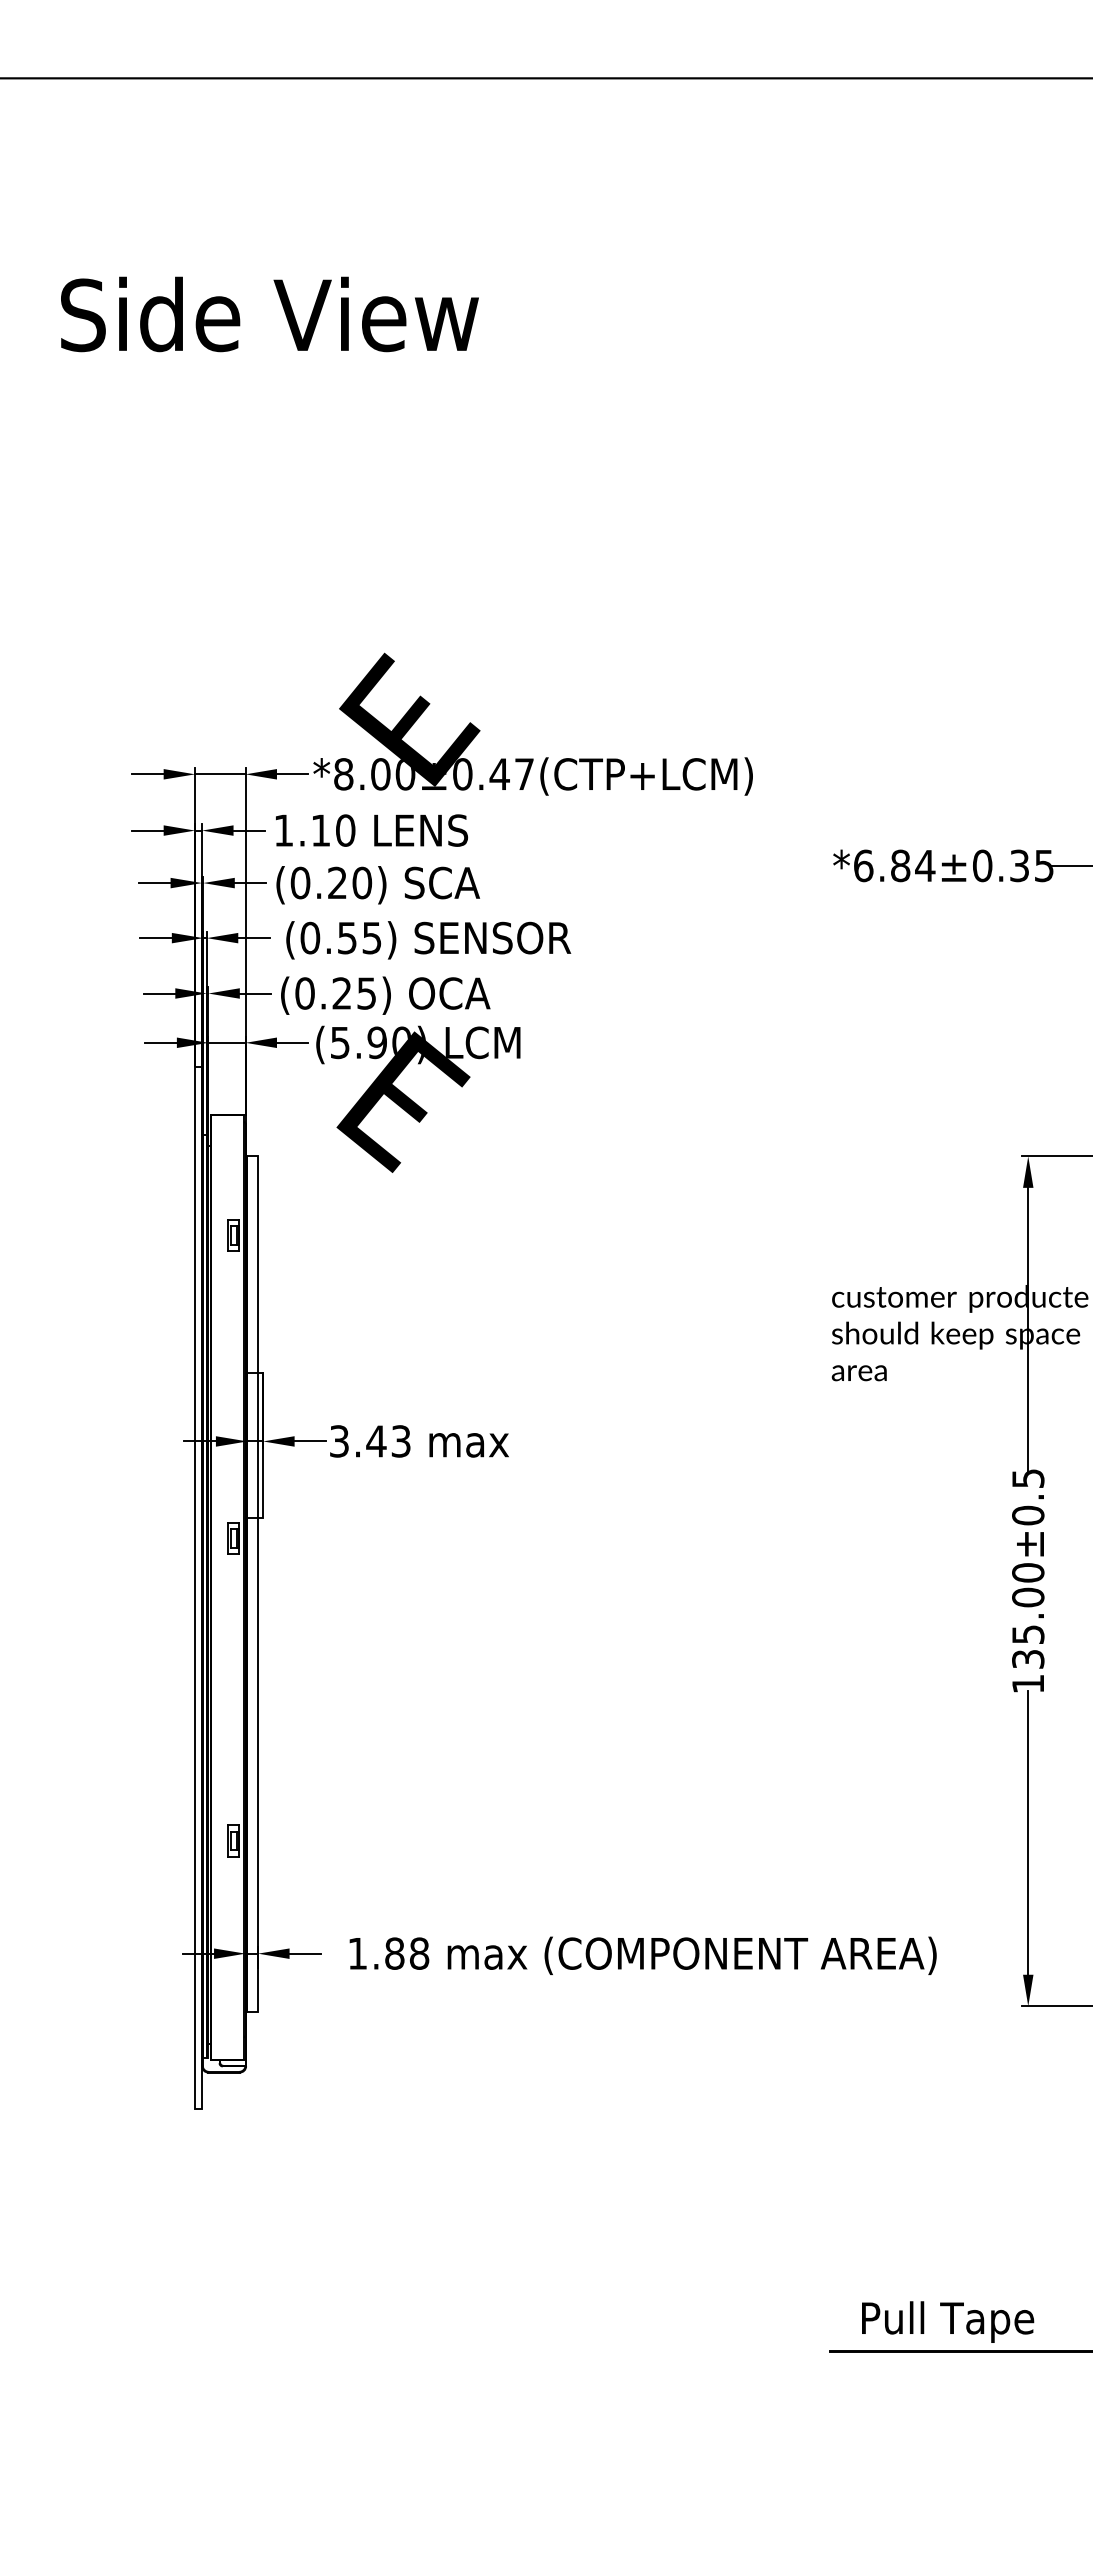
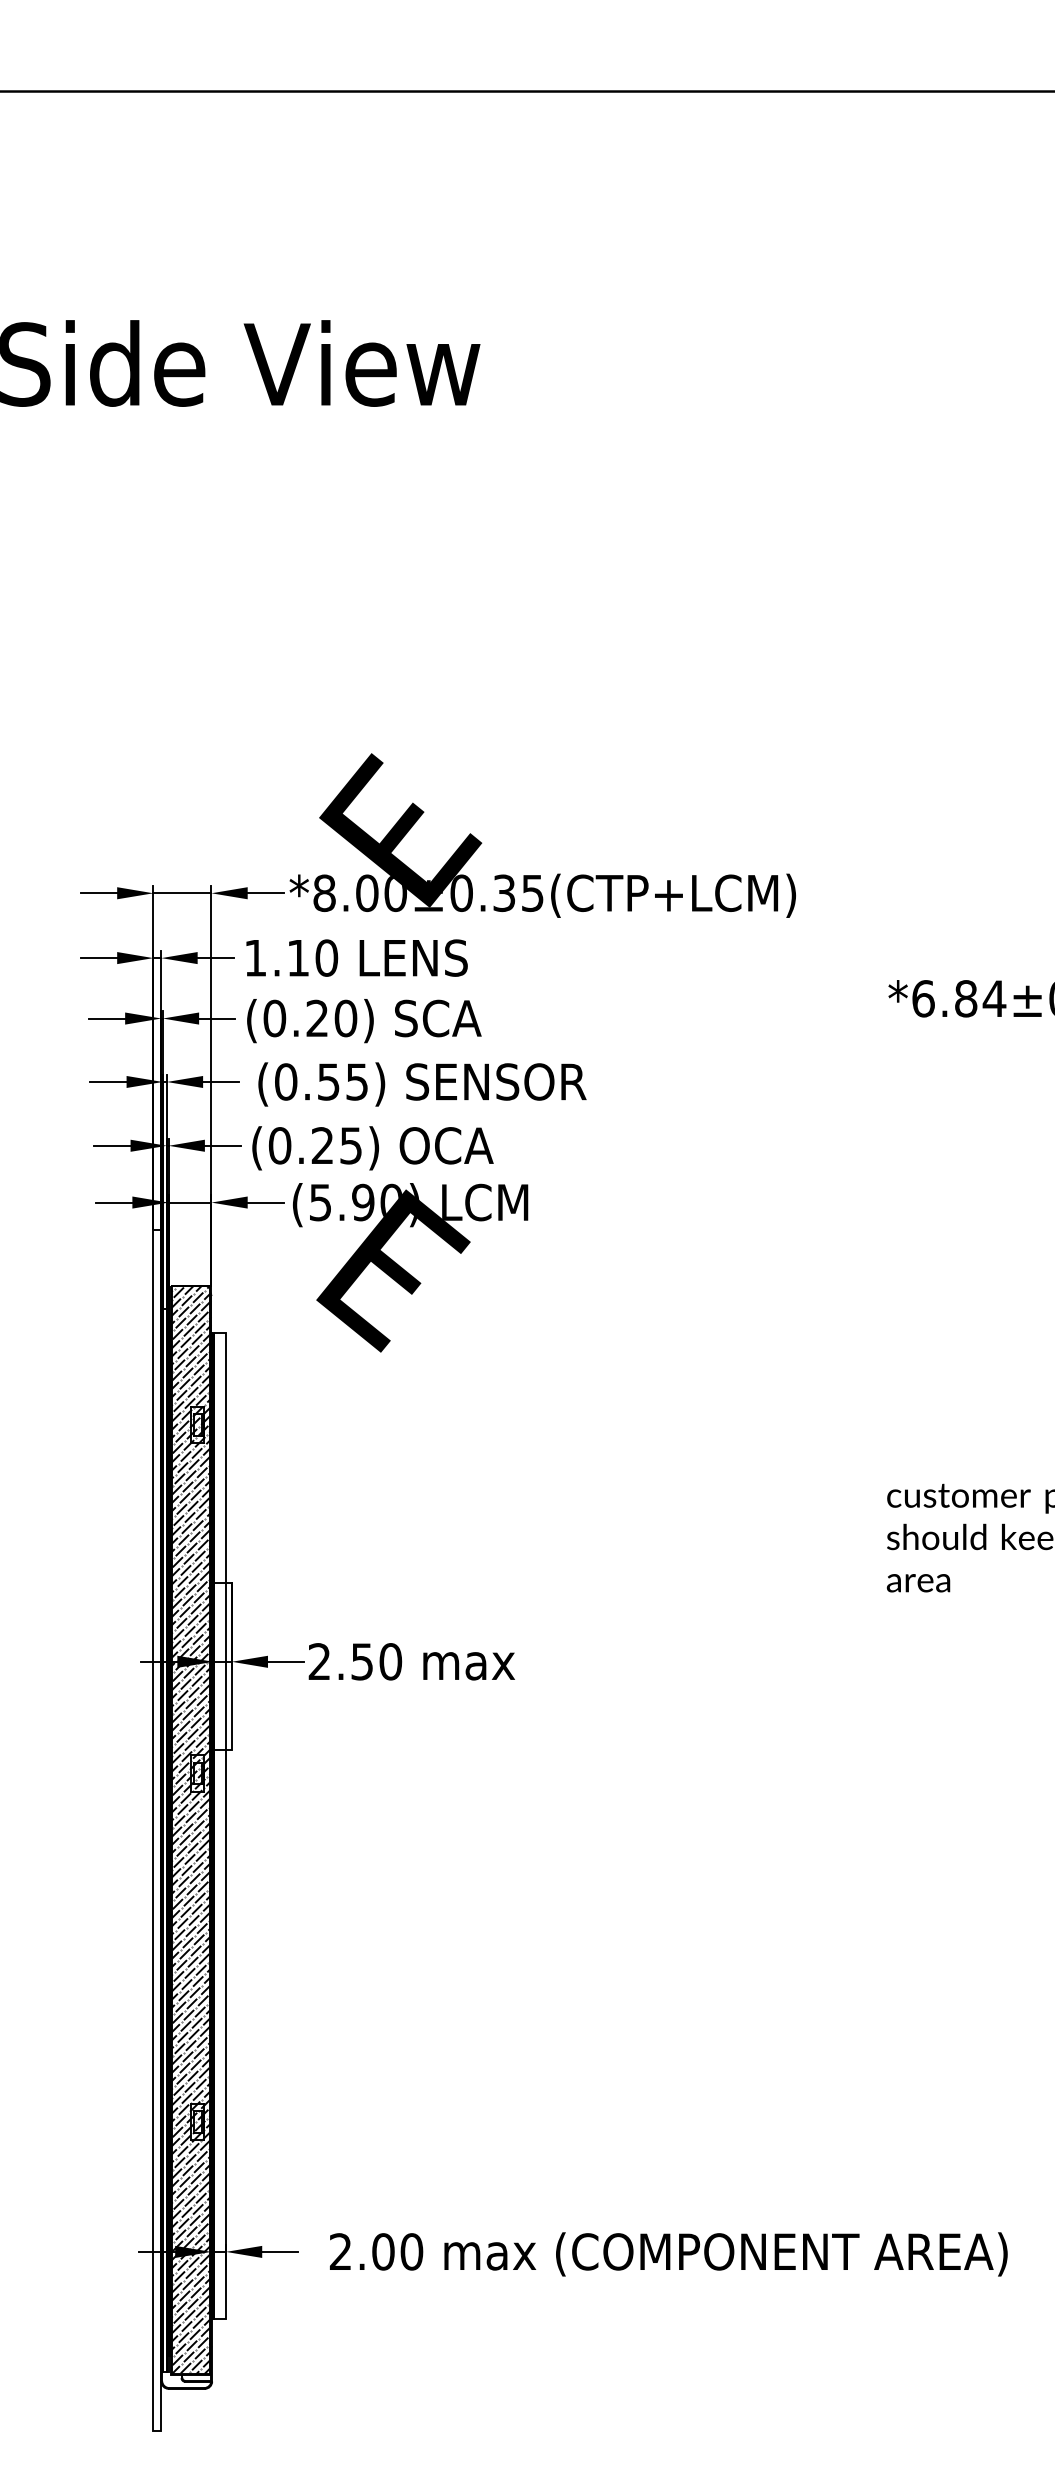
text: (511, 774) -> (517, 893), *8.00±0.47(CTP+LCM) -> *8.00±0.35(CTP+LCM)
text: (370, 1441) -> (355, 1661), 3.43 -> 2.50
hatch: (227, 1587) -> (190, 1830), added
text: (388, 1953) -> (376, 2251), 1.88 -> 2.00

